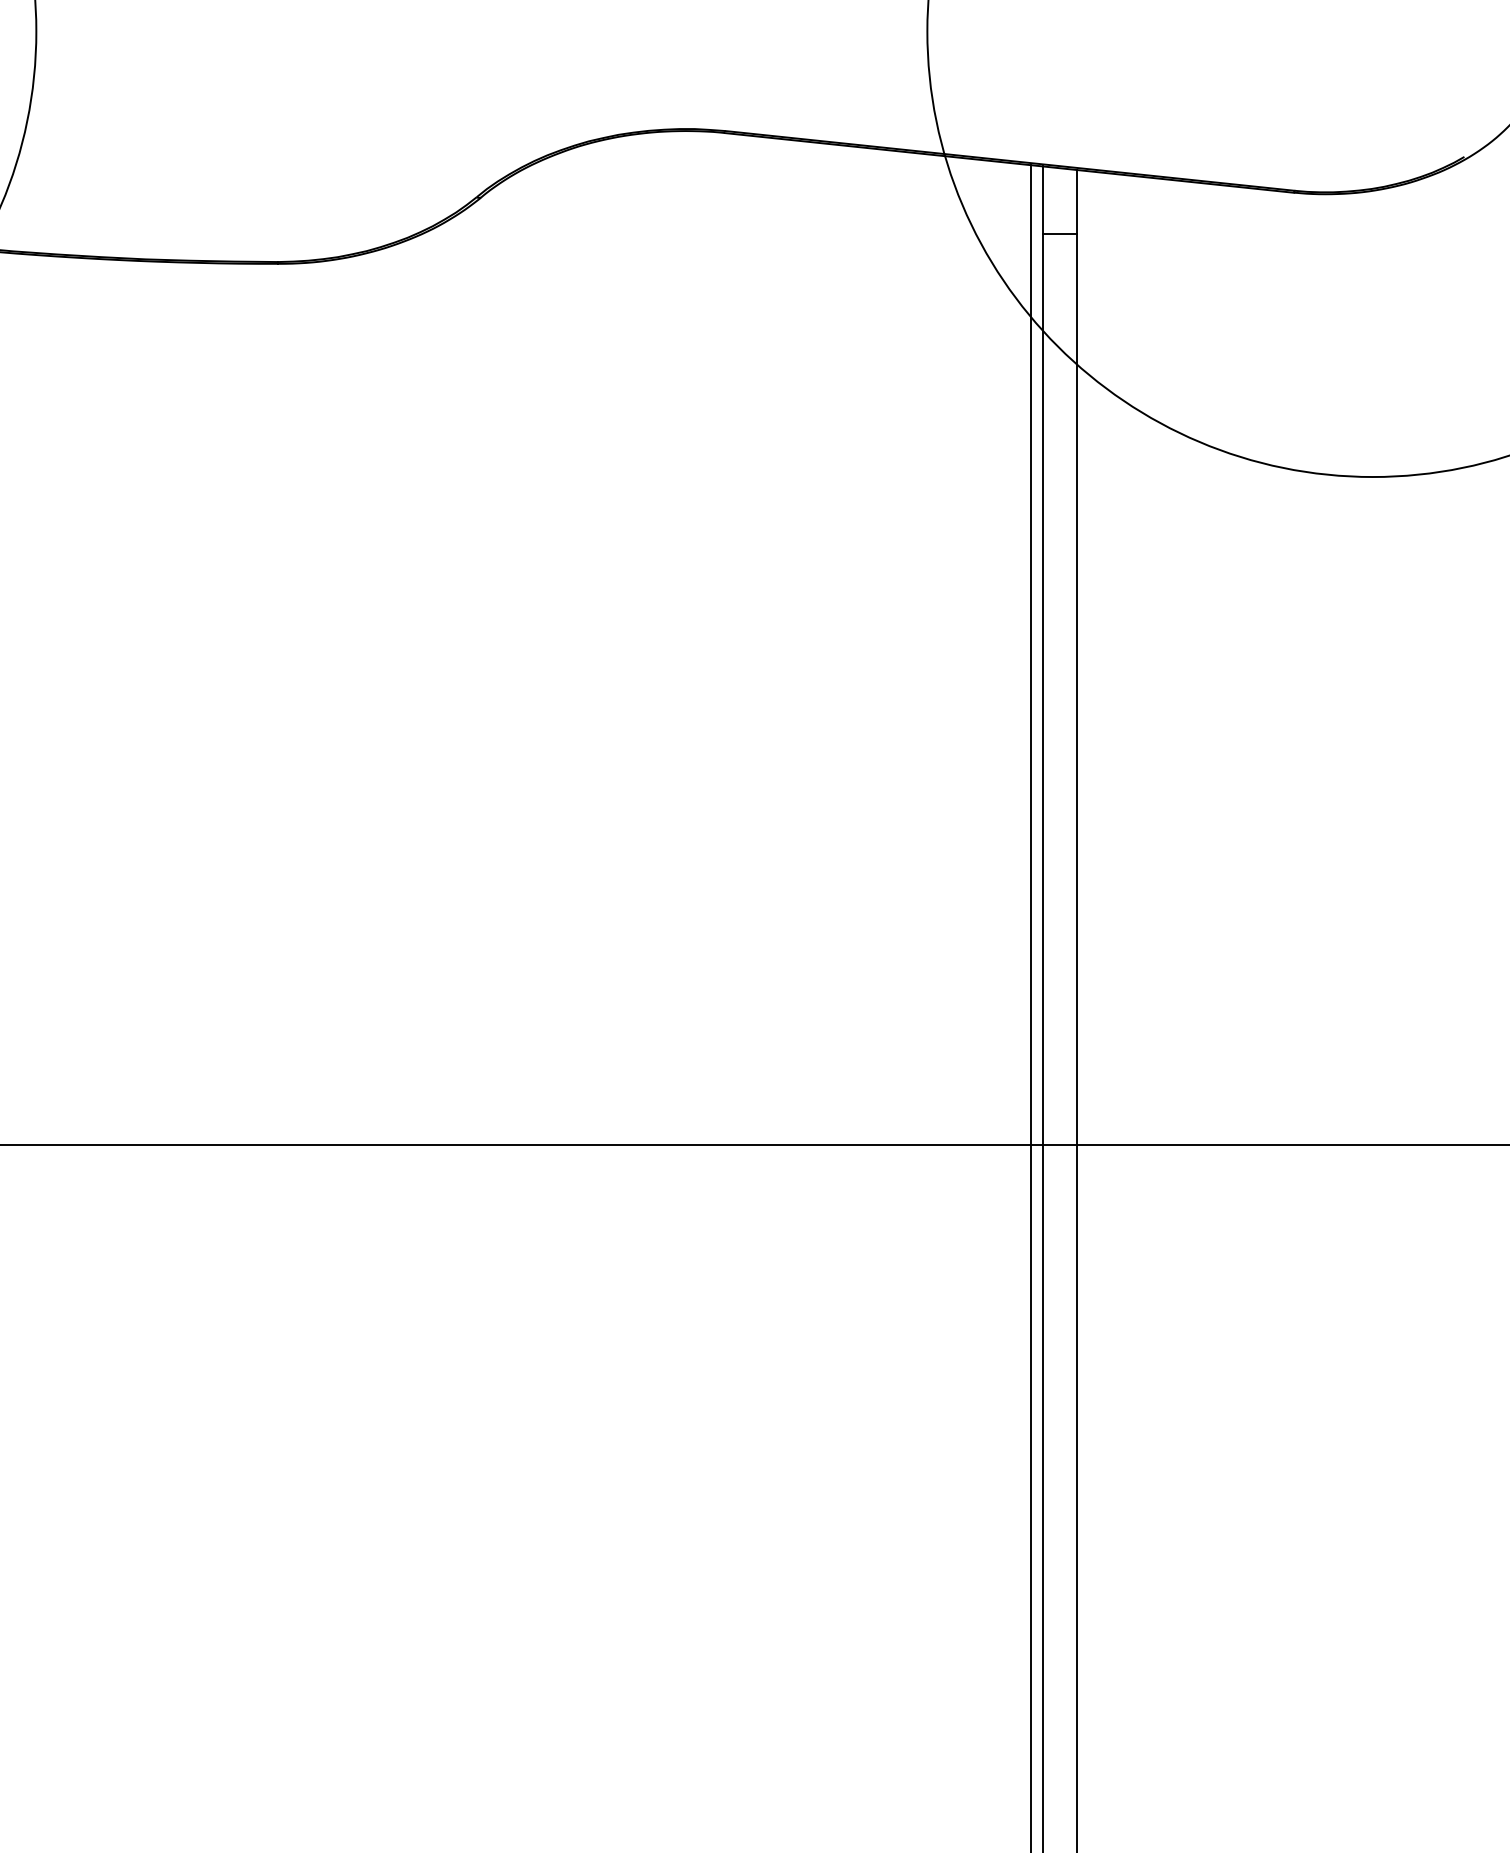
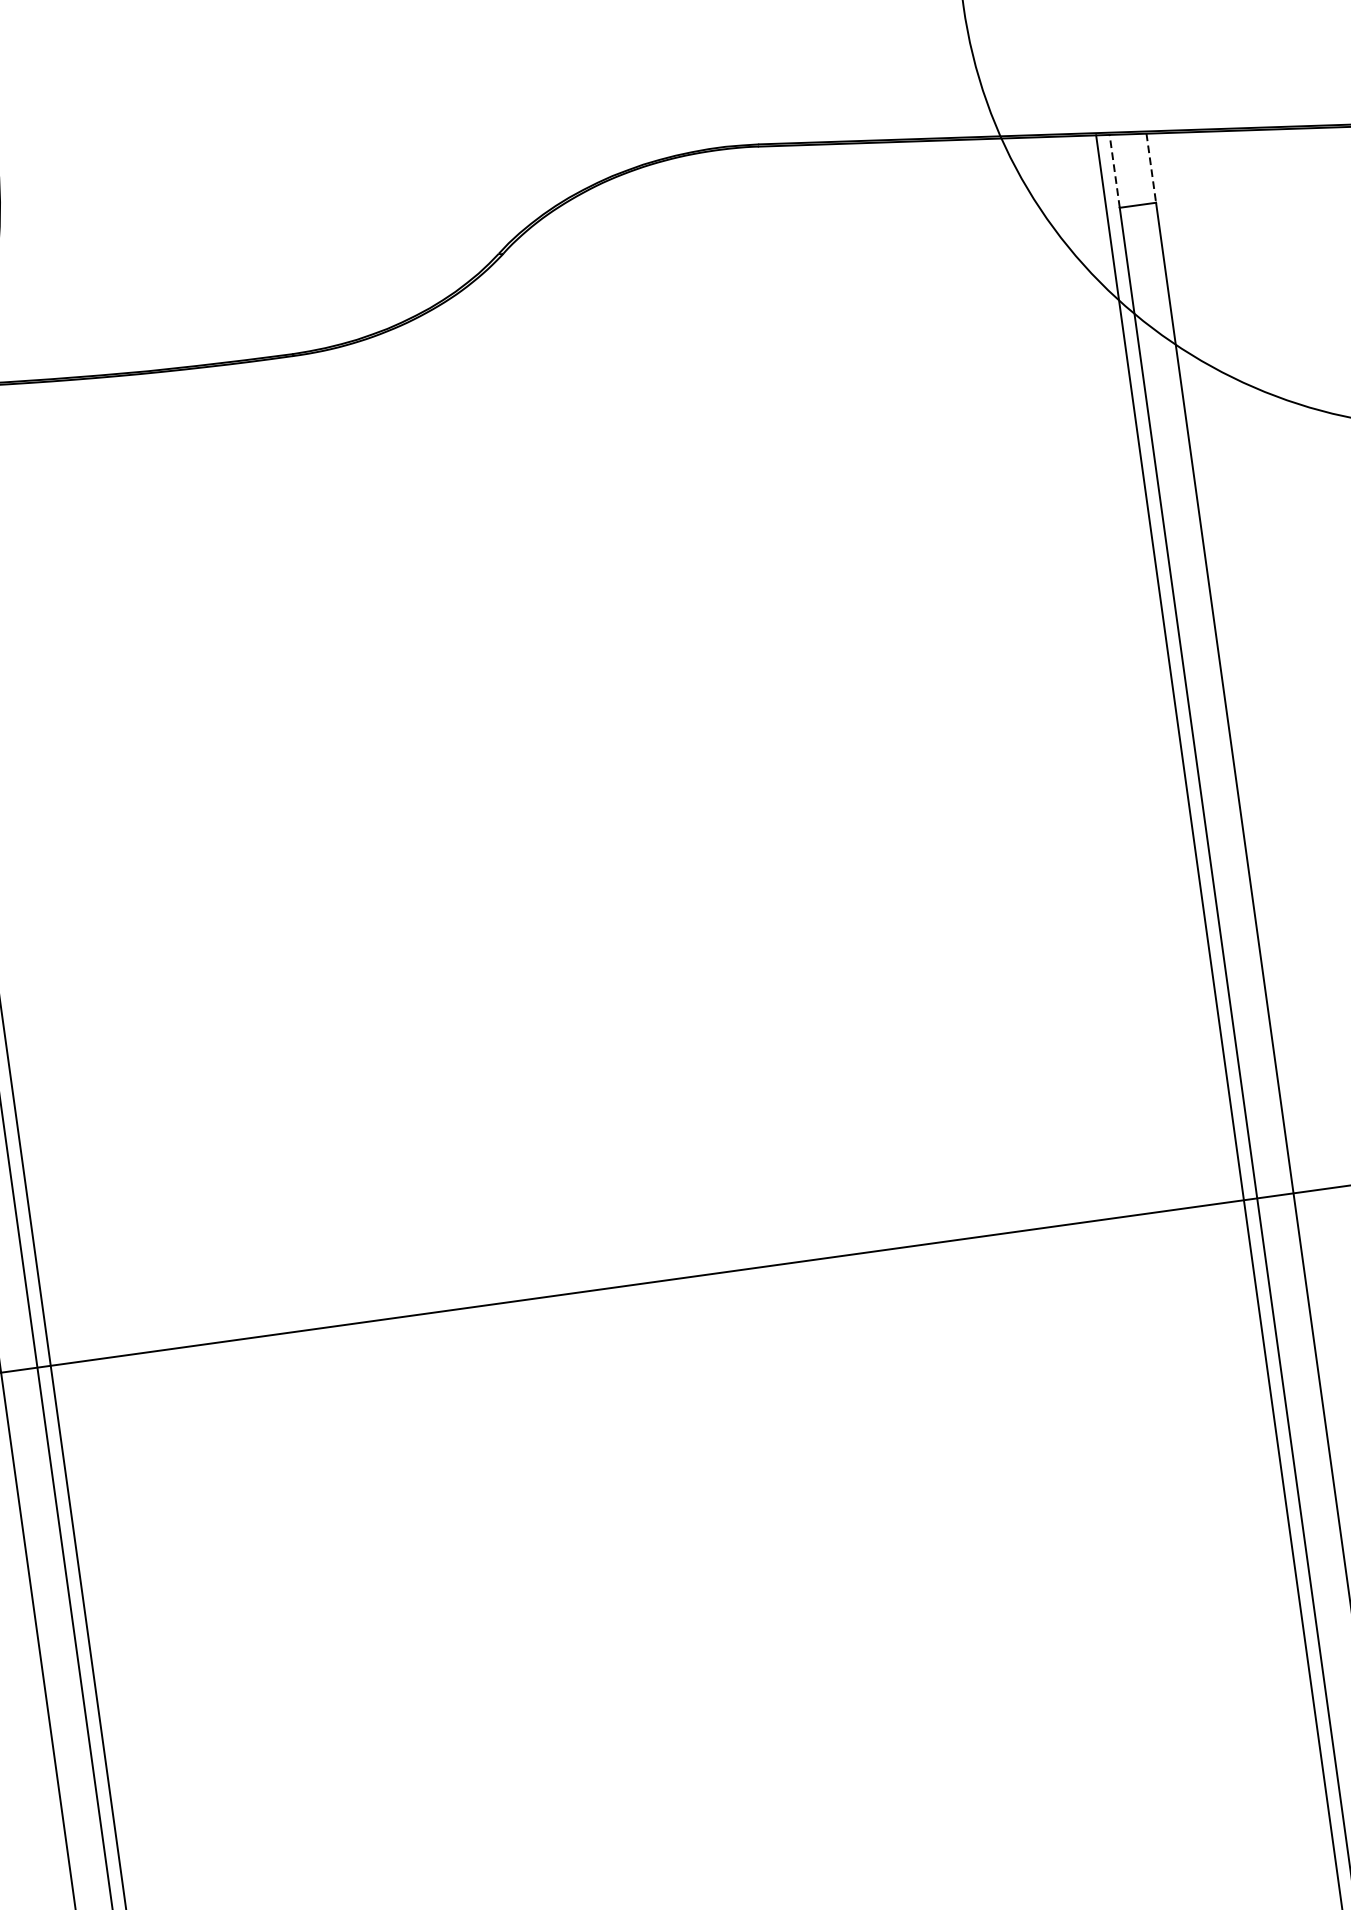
line: (1043, 200) -> (1115, 171), solid -> dashed
line: (1076, 201) -> (1151, 167), solid -> dashed

